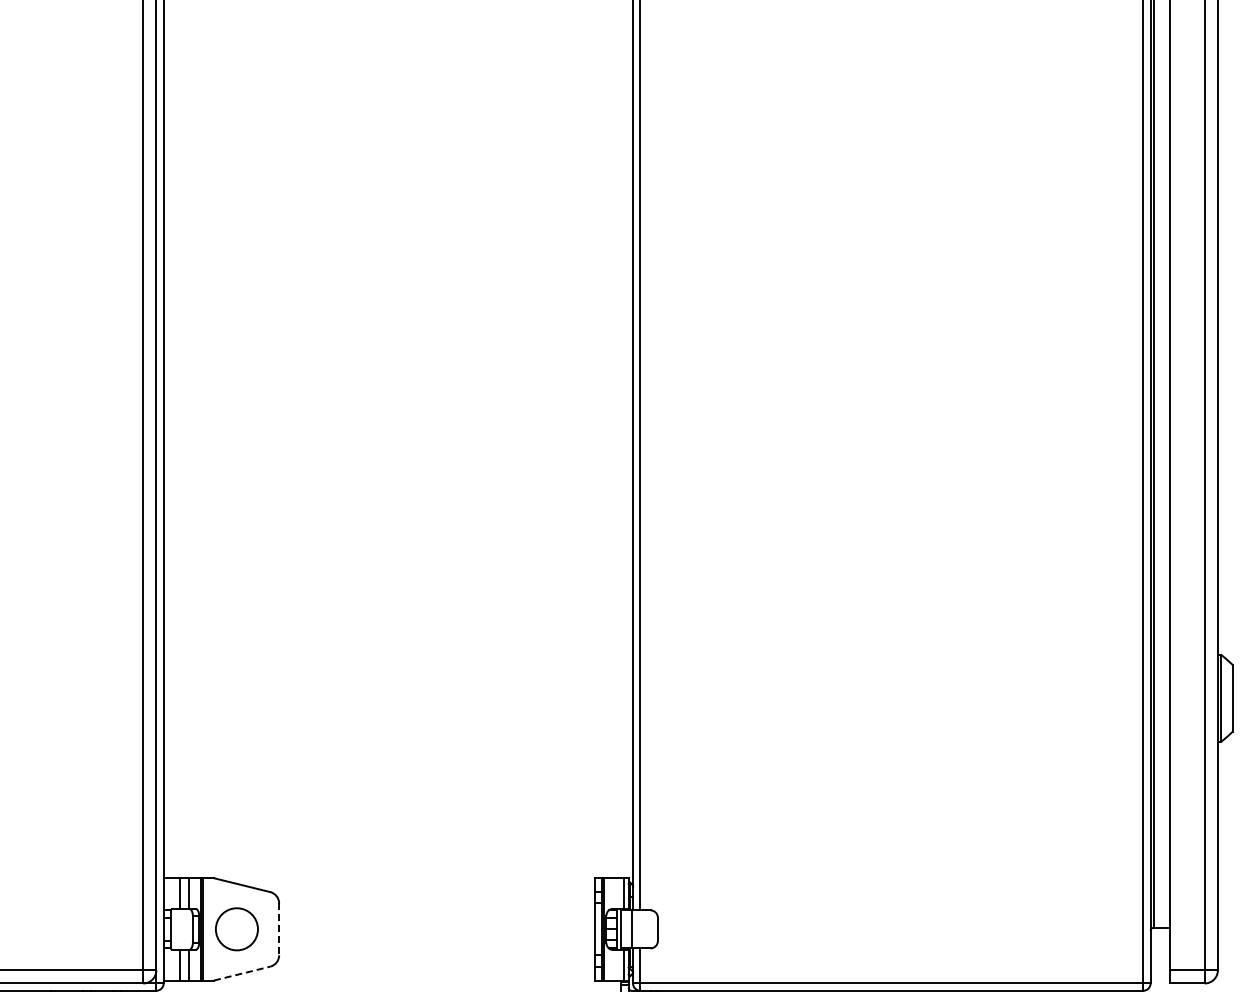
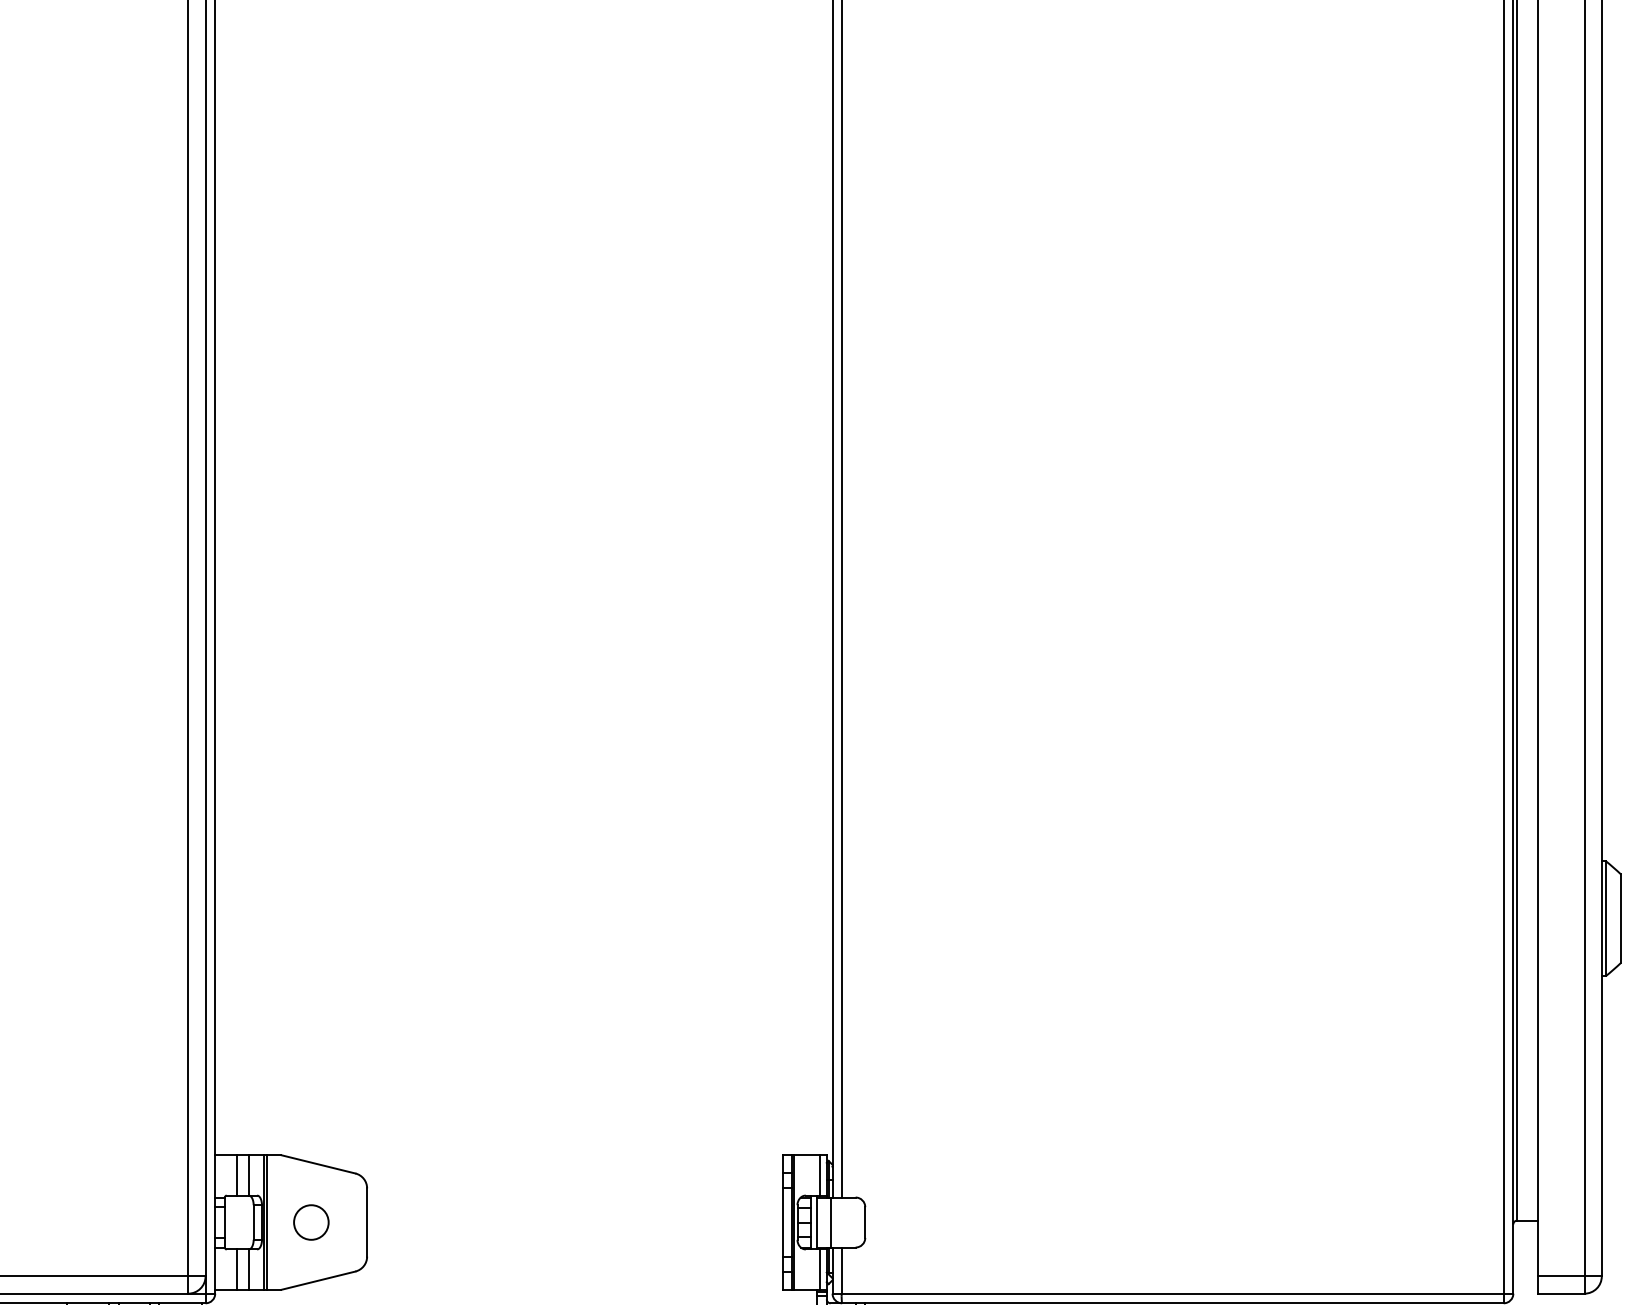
circle: (236, 929) -> (311, 1222), size x0.62
line: (279, 929) -> (367, 1222), dashed -> solid
line: (242, 973) -> (318, 1280), dashed -> solid

